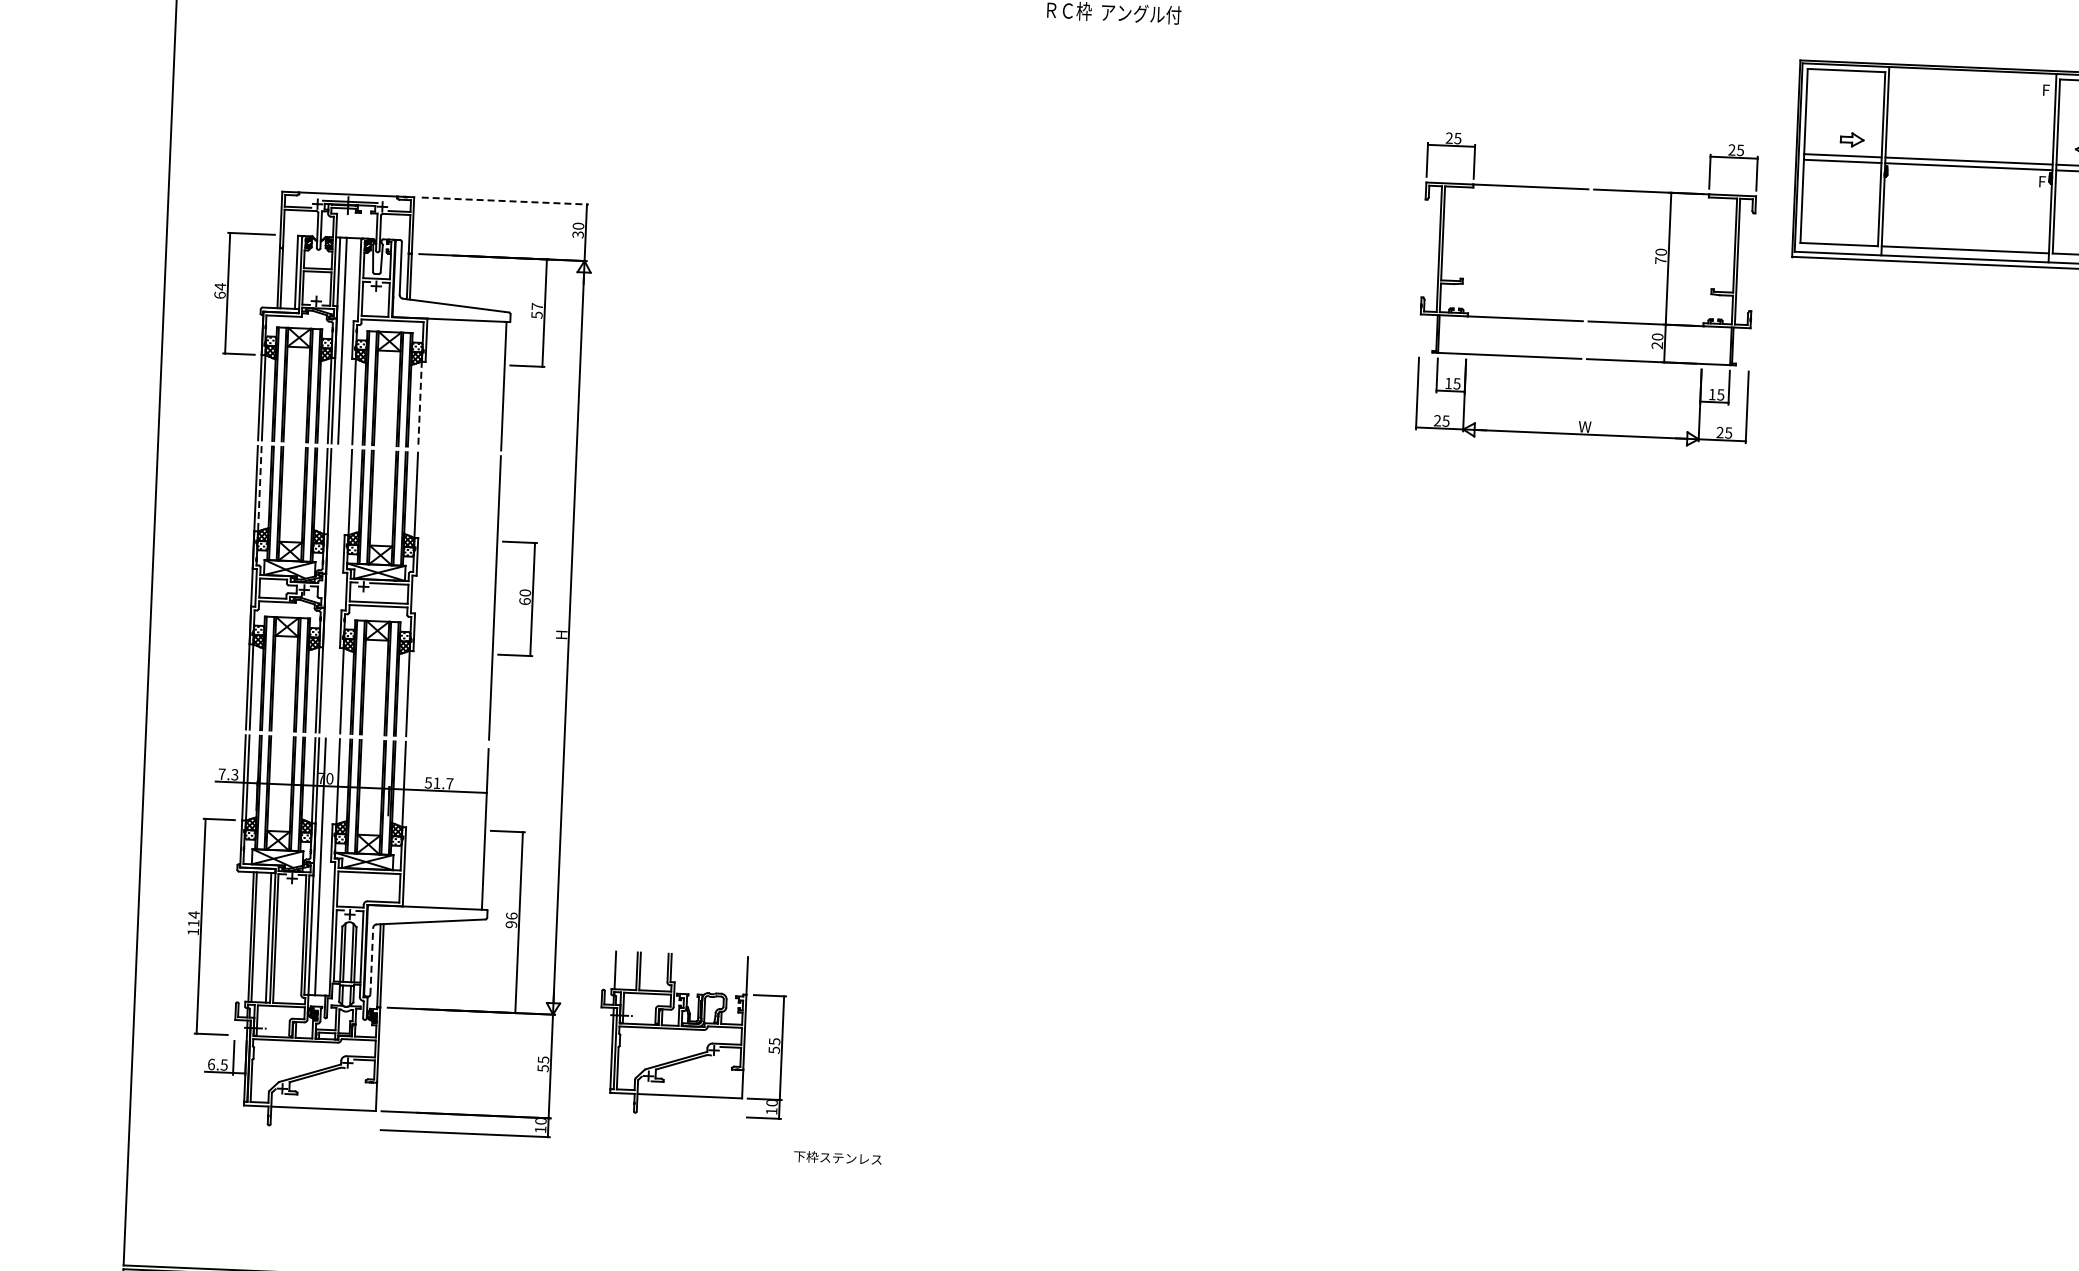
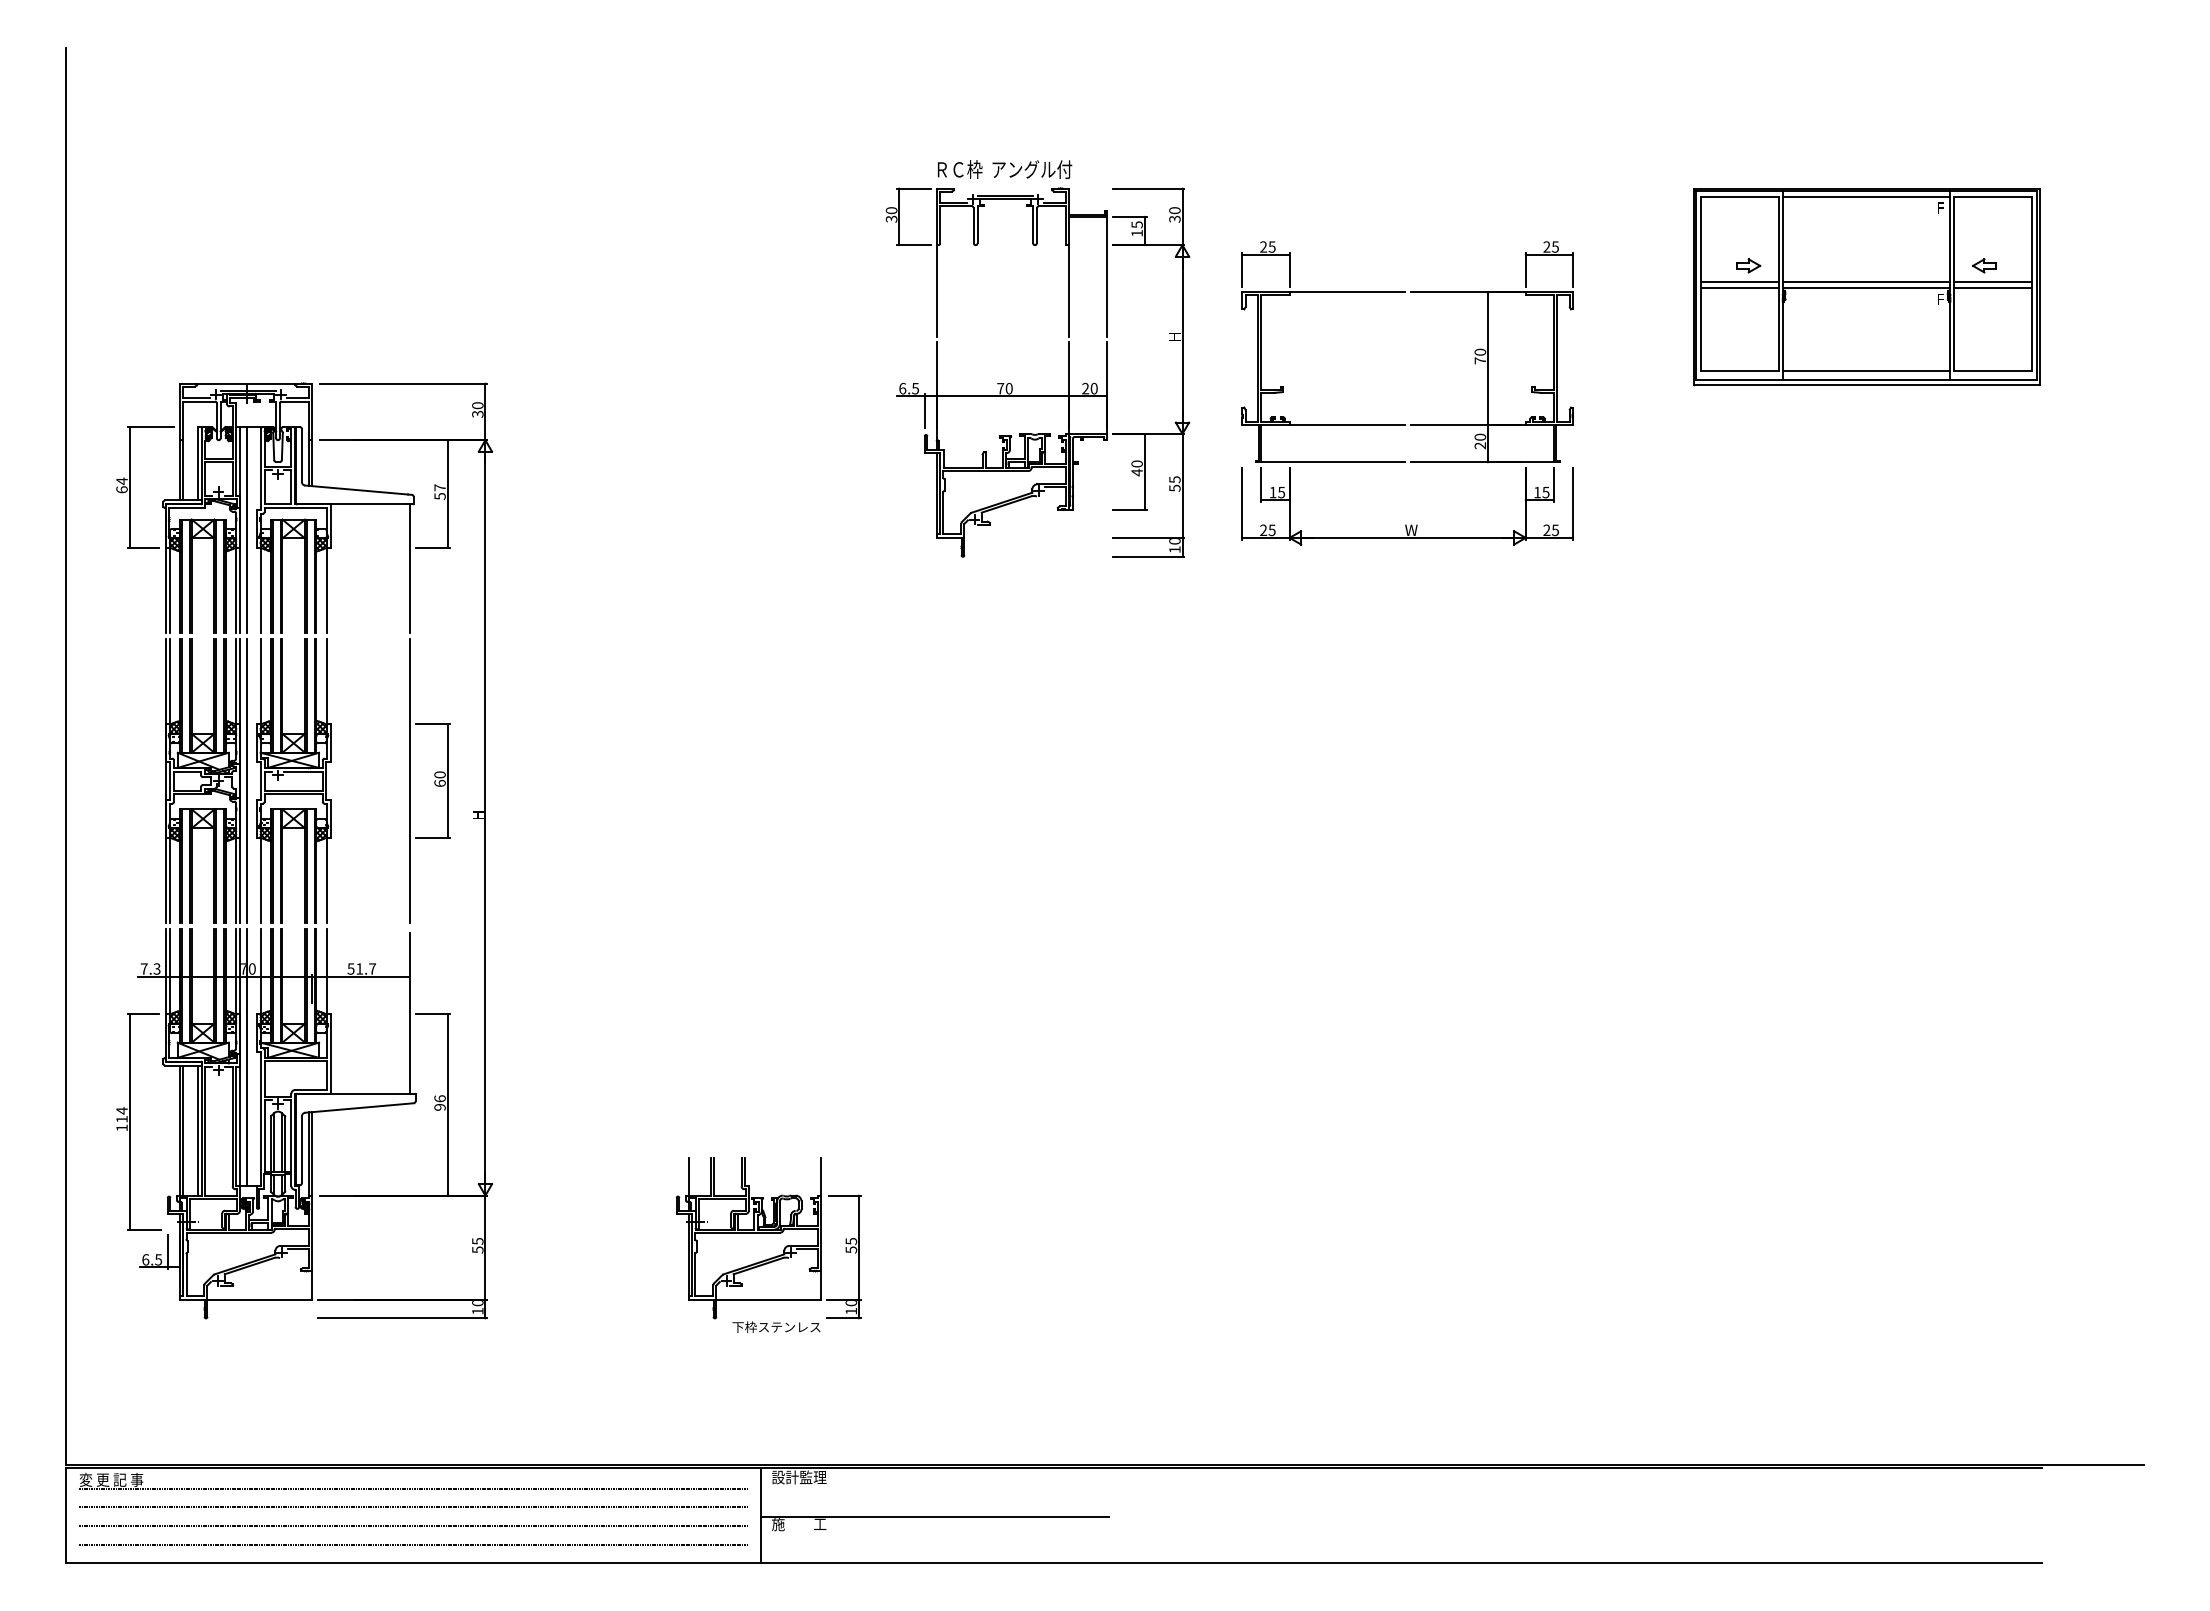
line: (1972, 75) -> (1866, 196), added
line: (505, 201) -> (403, 383), dashed -> solid
part: (1137, 239) -> (1037, 395), added
part: (1583, 321) -> (1405, 424), moved
line: (419, 404) -> (326, 590), dashed -> solid
line: (260, 489) -> (170, 682), dashed -> solid
line: (331, 591) -> (246, 781), added
line: (371, 960) -> (301, 1149), dashed -> solid
part: (692, 1035) -> (768, 1238), moved

